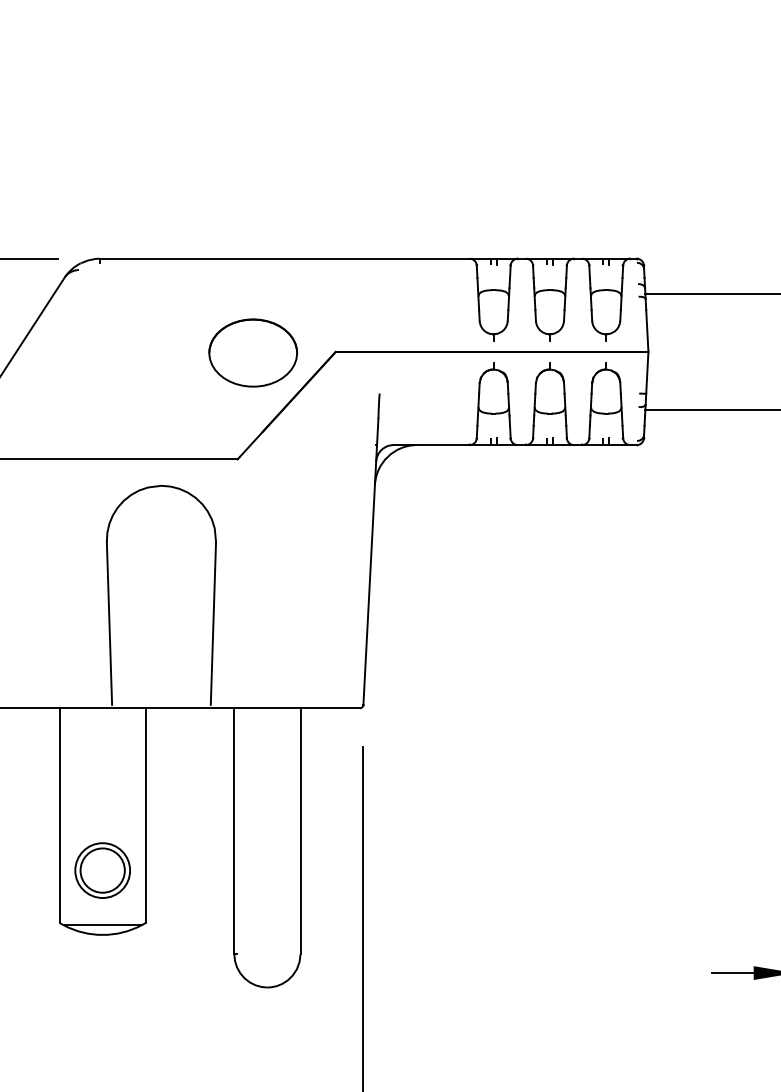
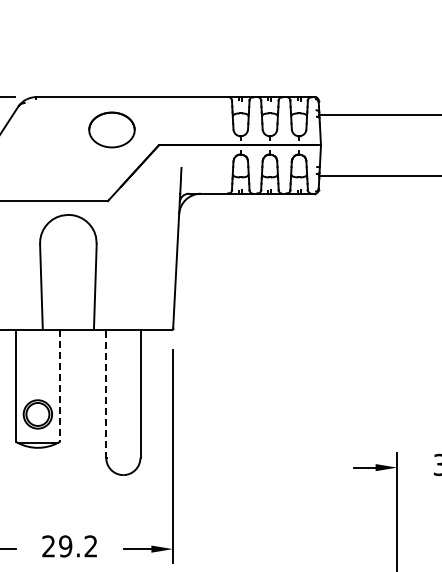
part: (252, 352) -> (111, 129), moved
line: (146, 814) -> (60, 385), solid -> dashed
line: (234, 834) -> (106, 395), solid -> dashed

